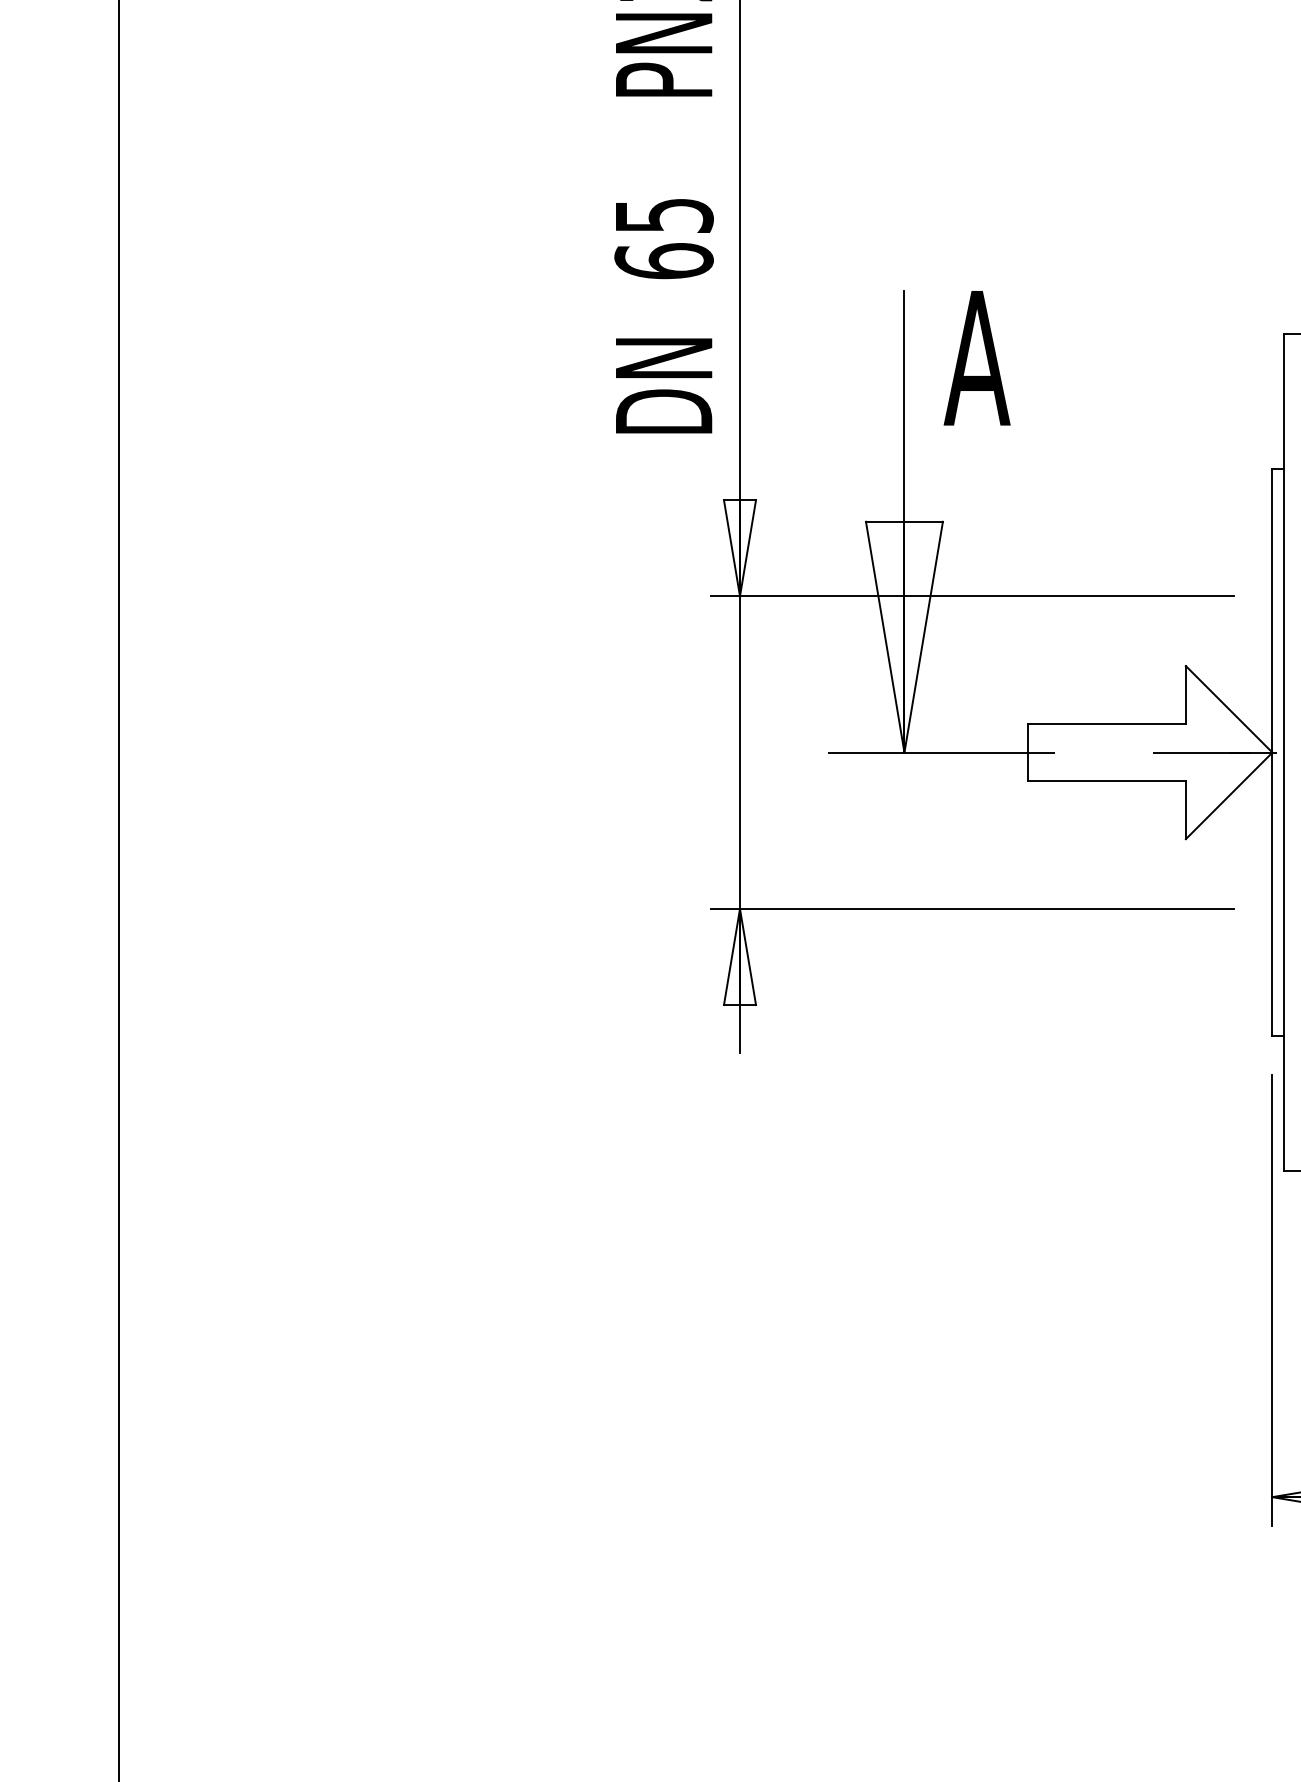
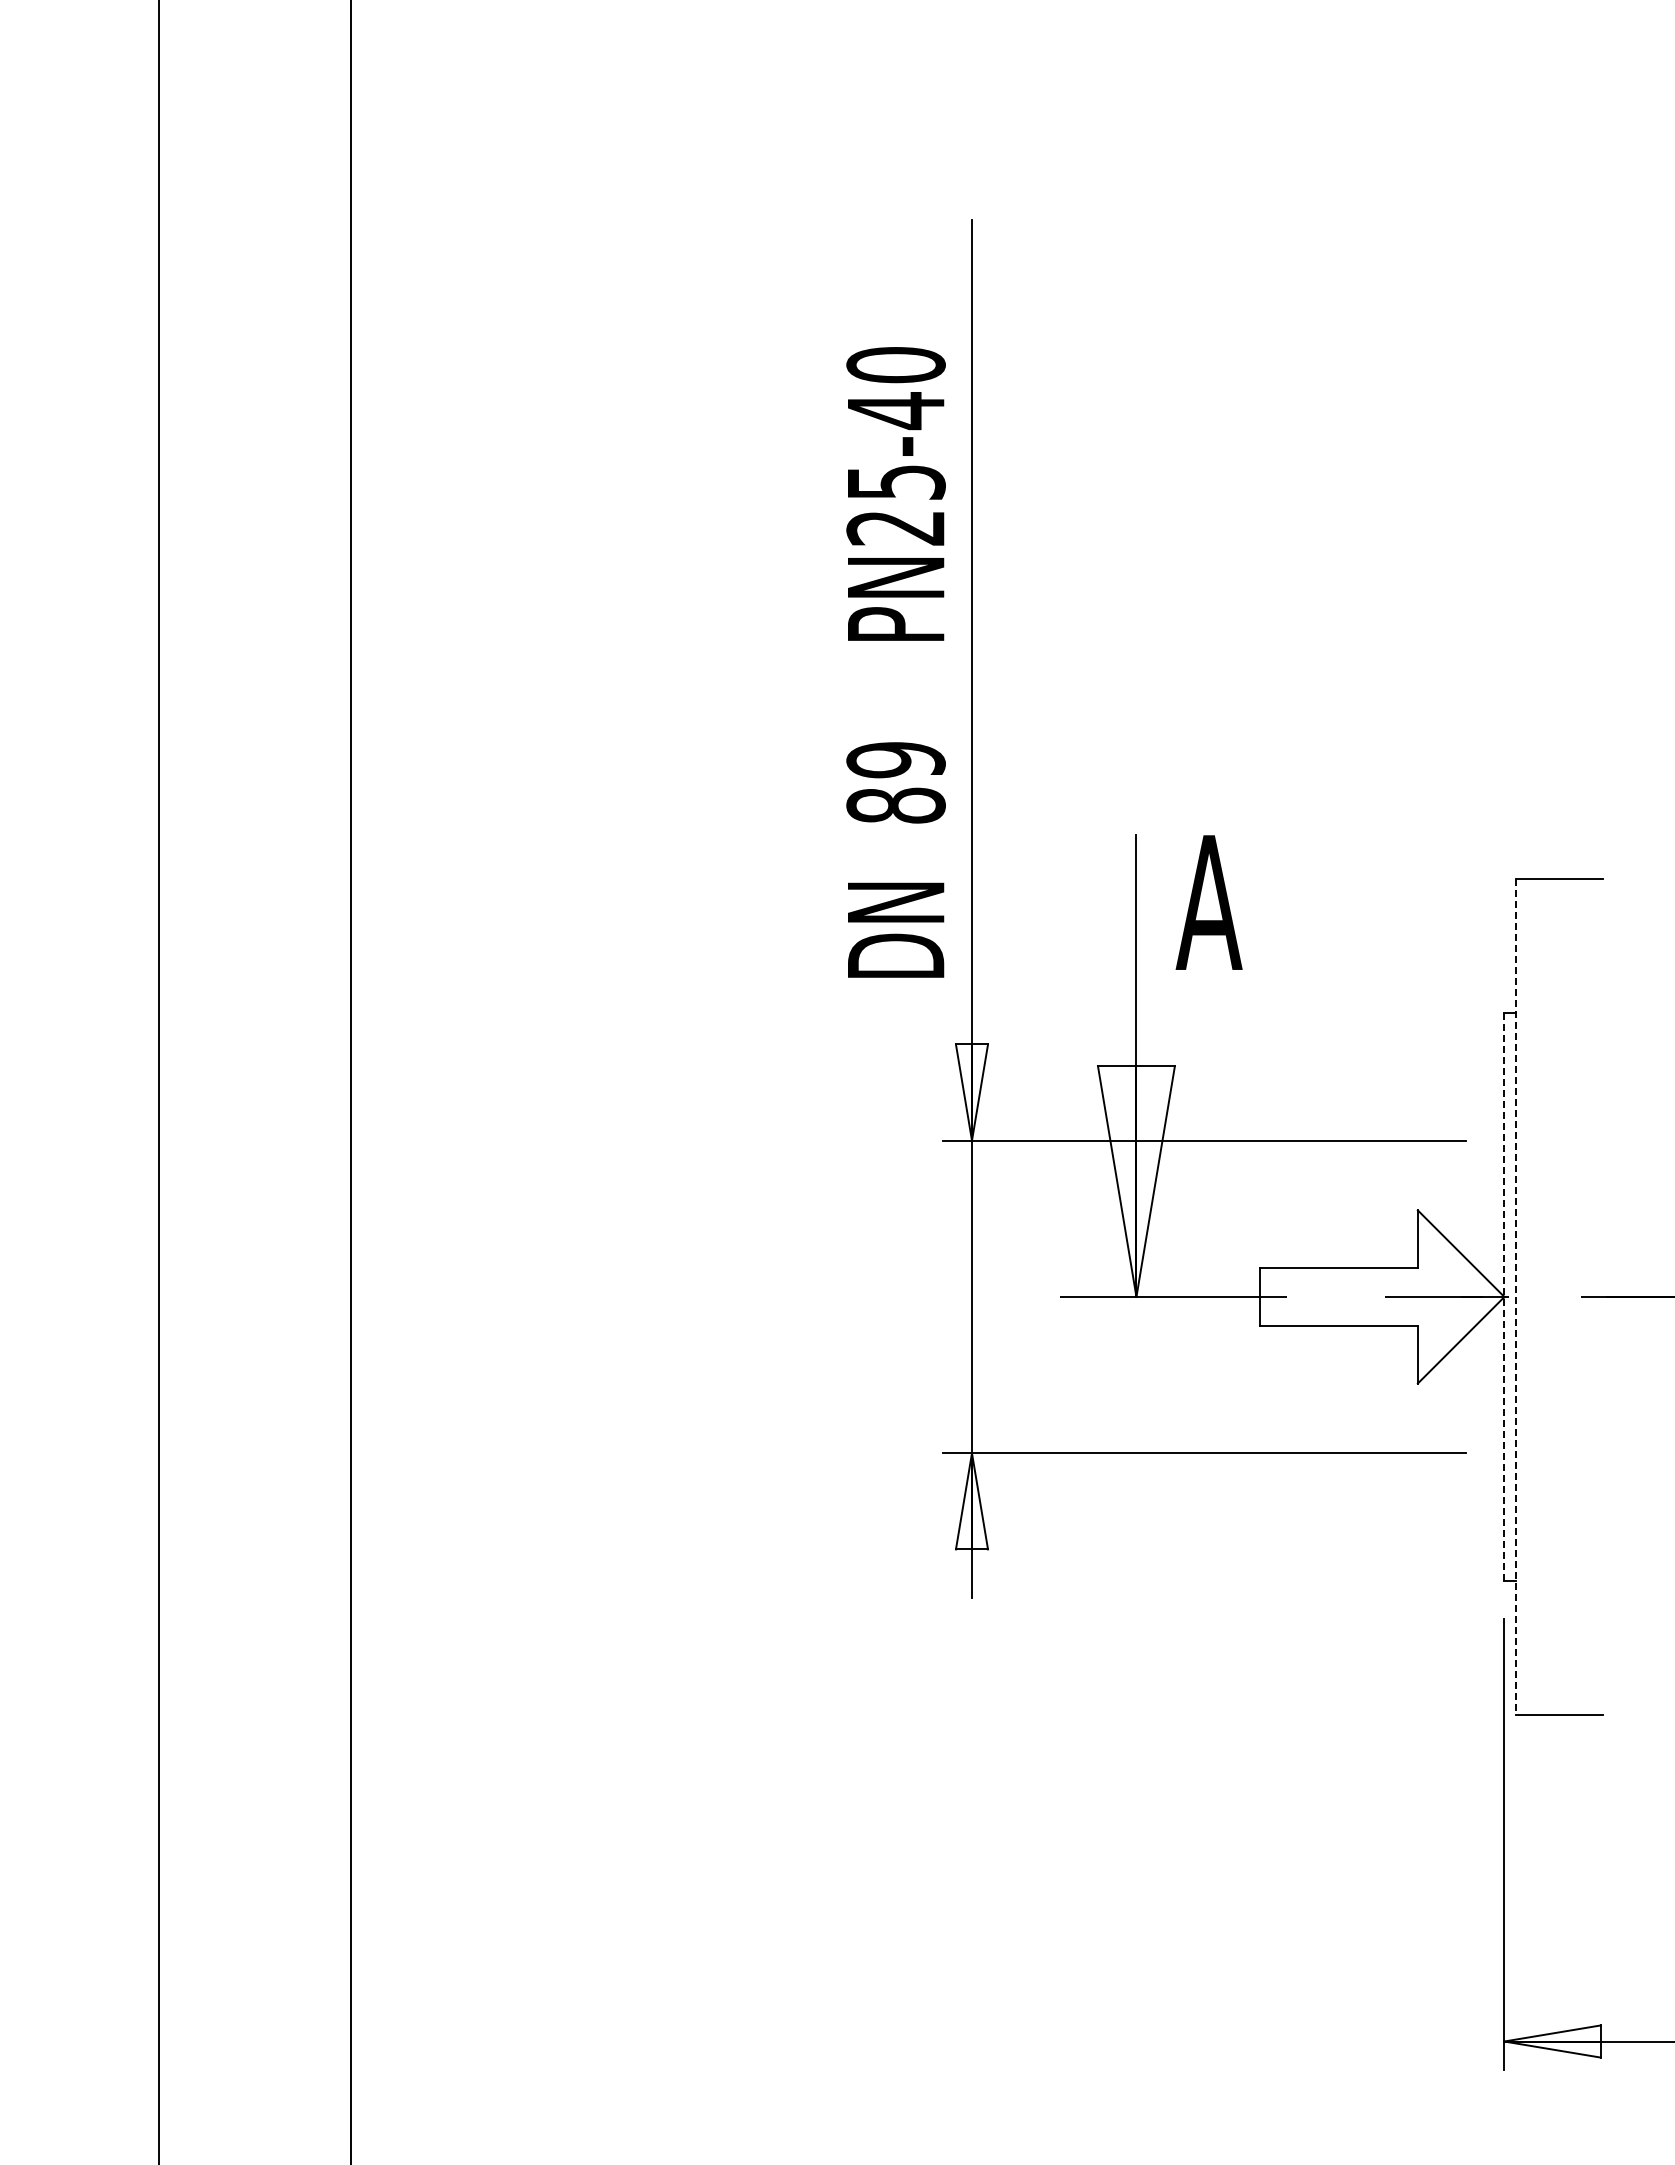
text: (663, 238) -> (895, 782), 65 -> 89
line: (1272, 752) -> (1504, 1296), solid -> dashed
line: (1284, 753) -> (1516, 1297), solid -> dashed

